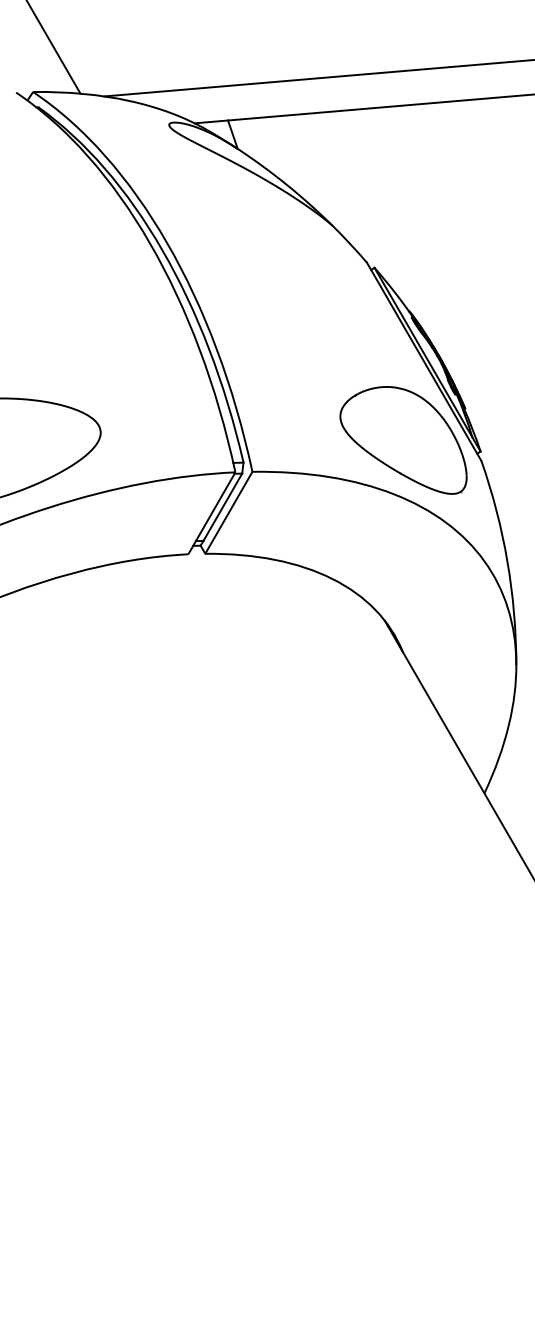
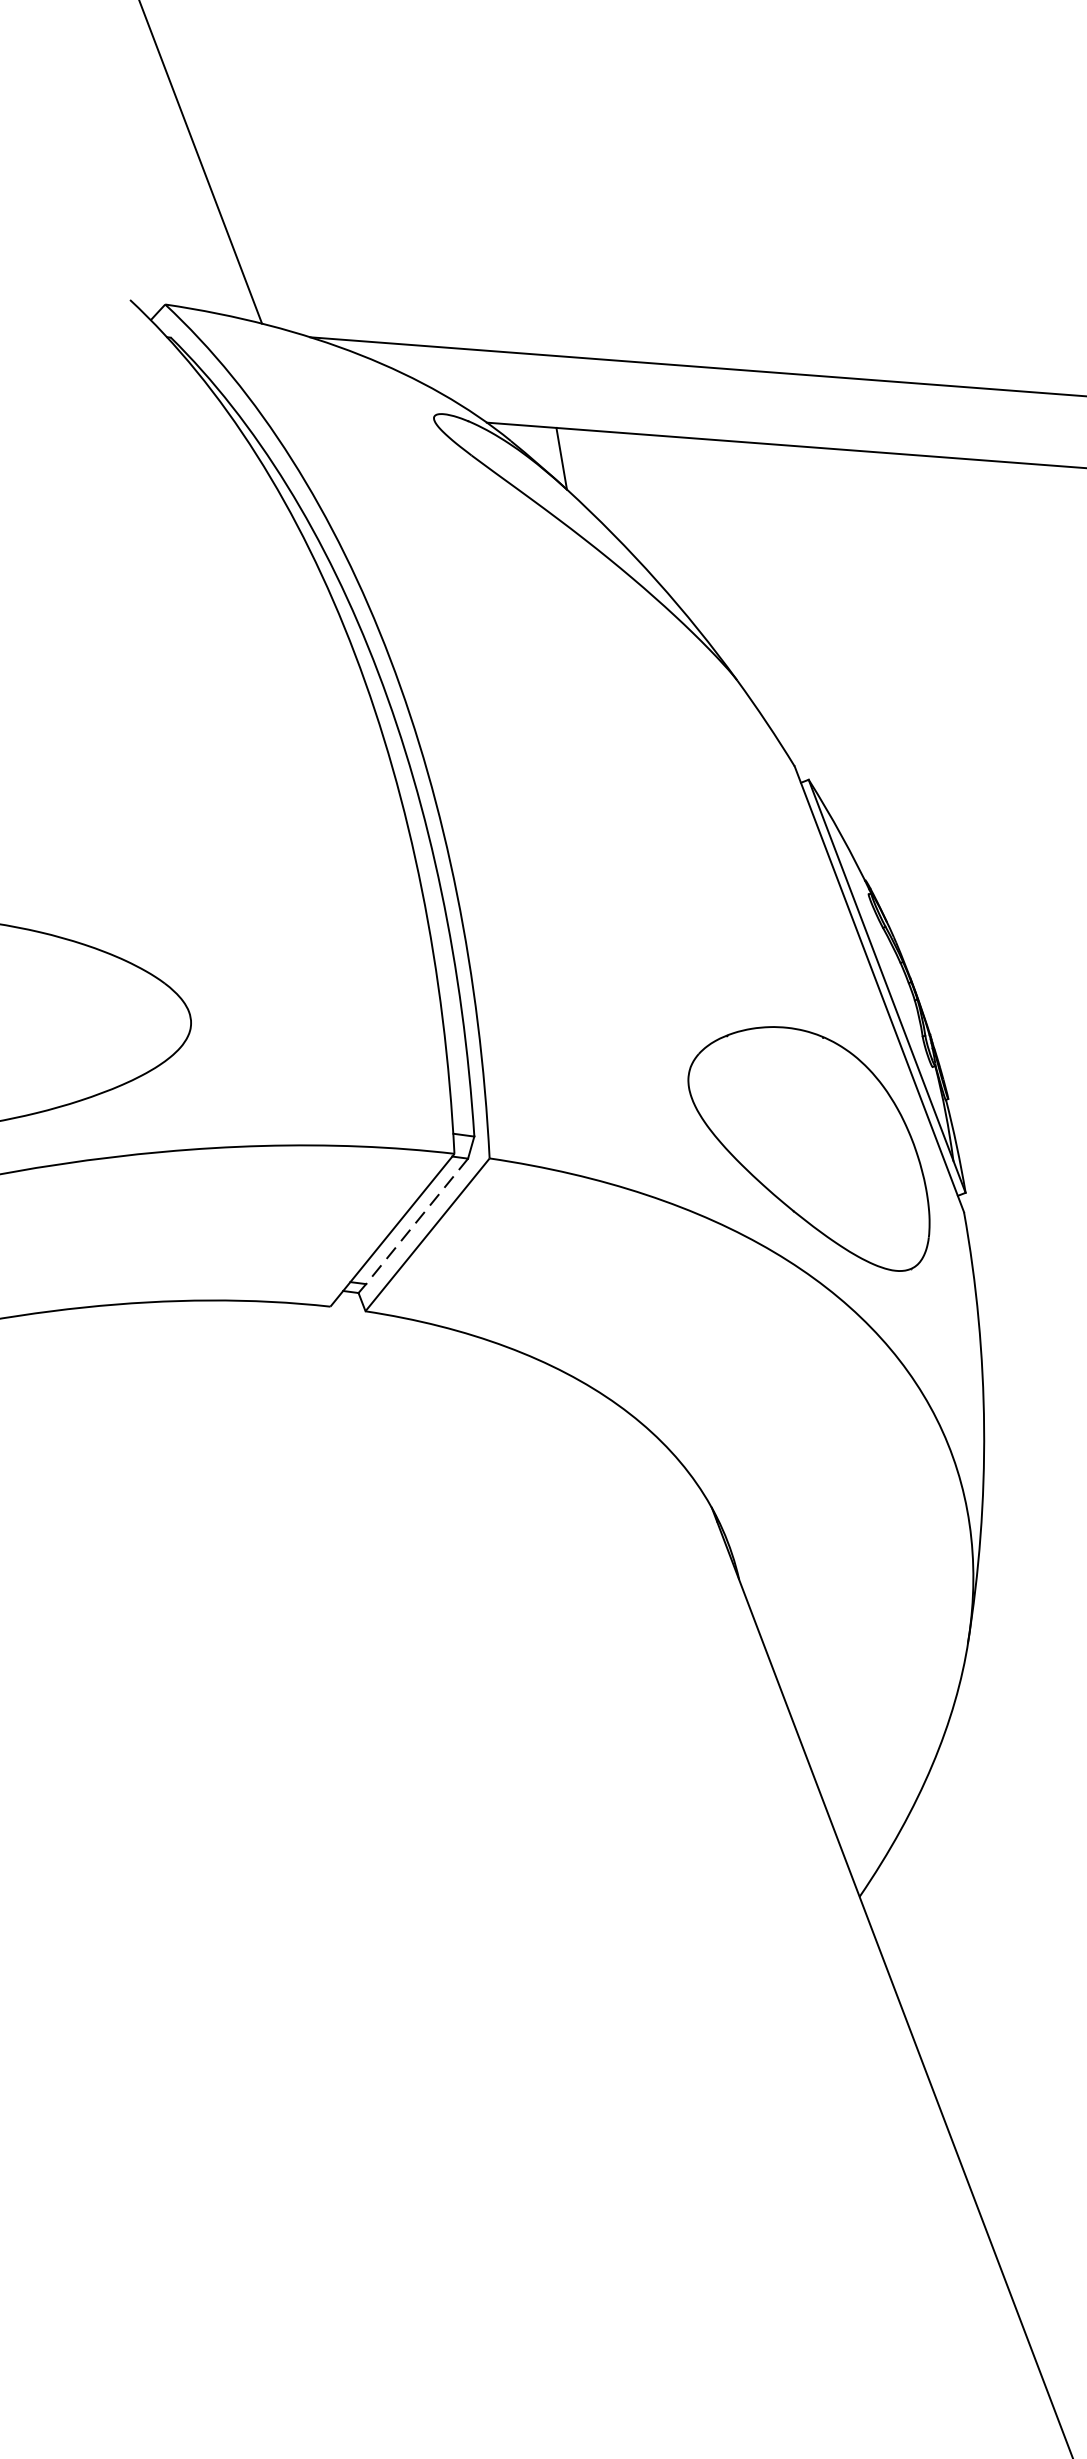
line: (222, 507) -> (416, 1221), solid -> dashed

